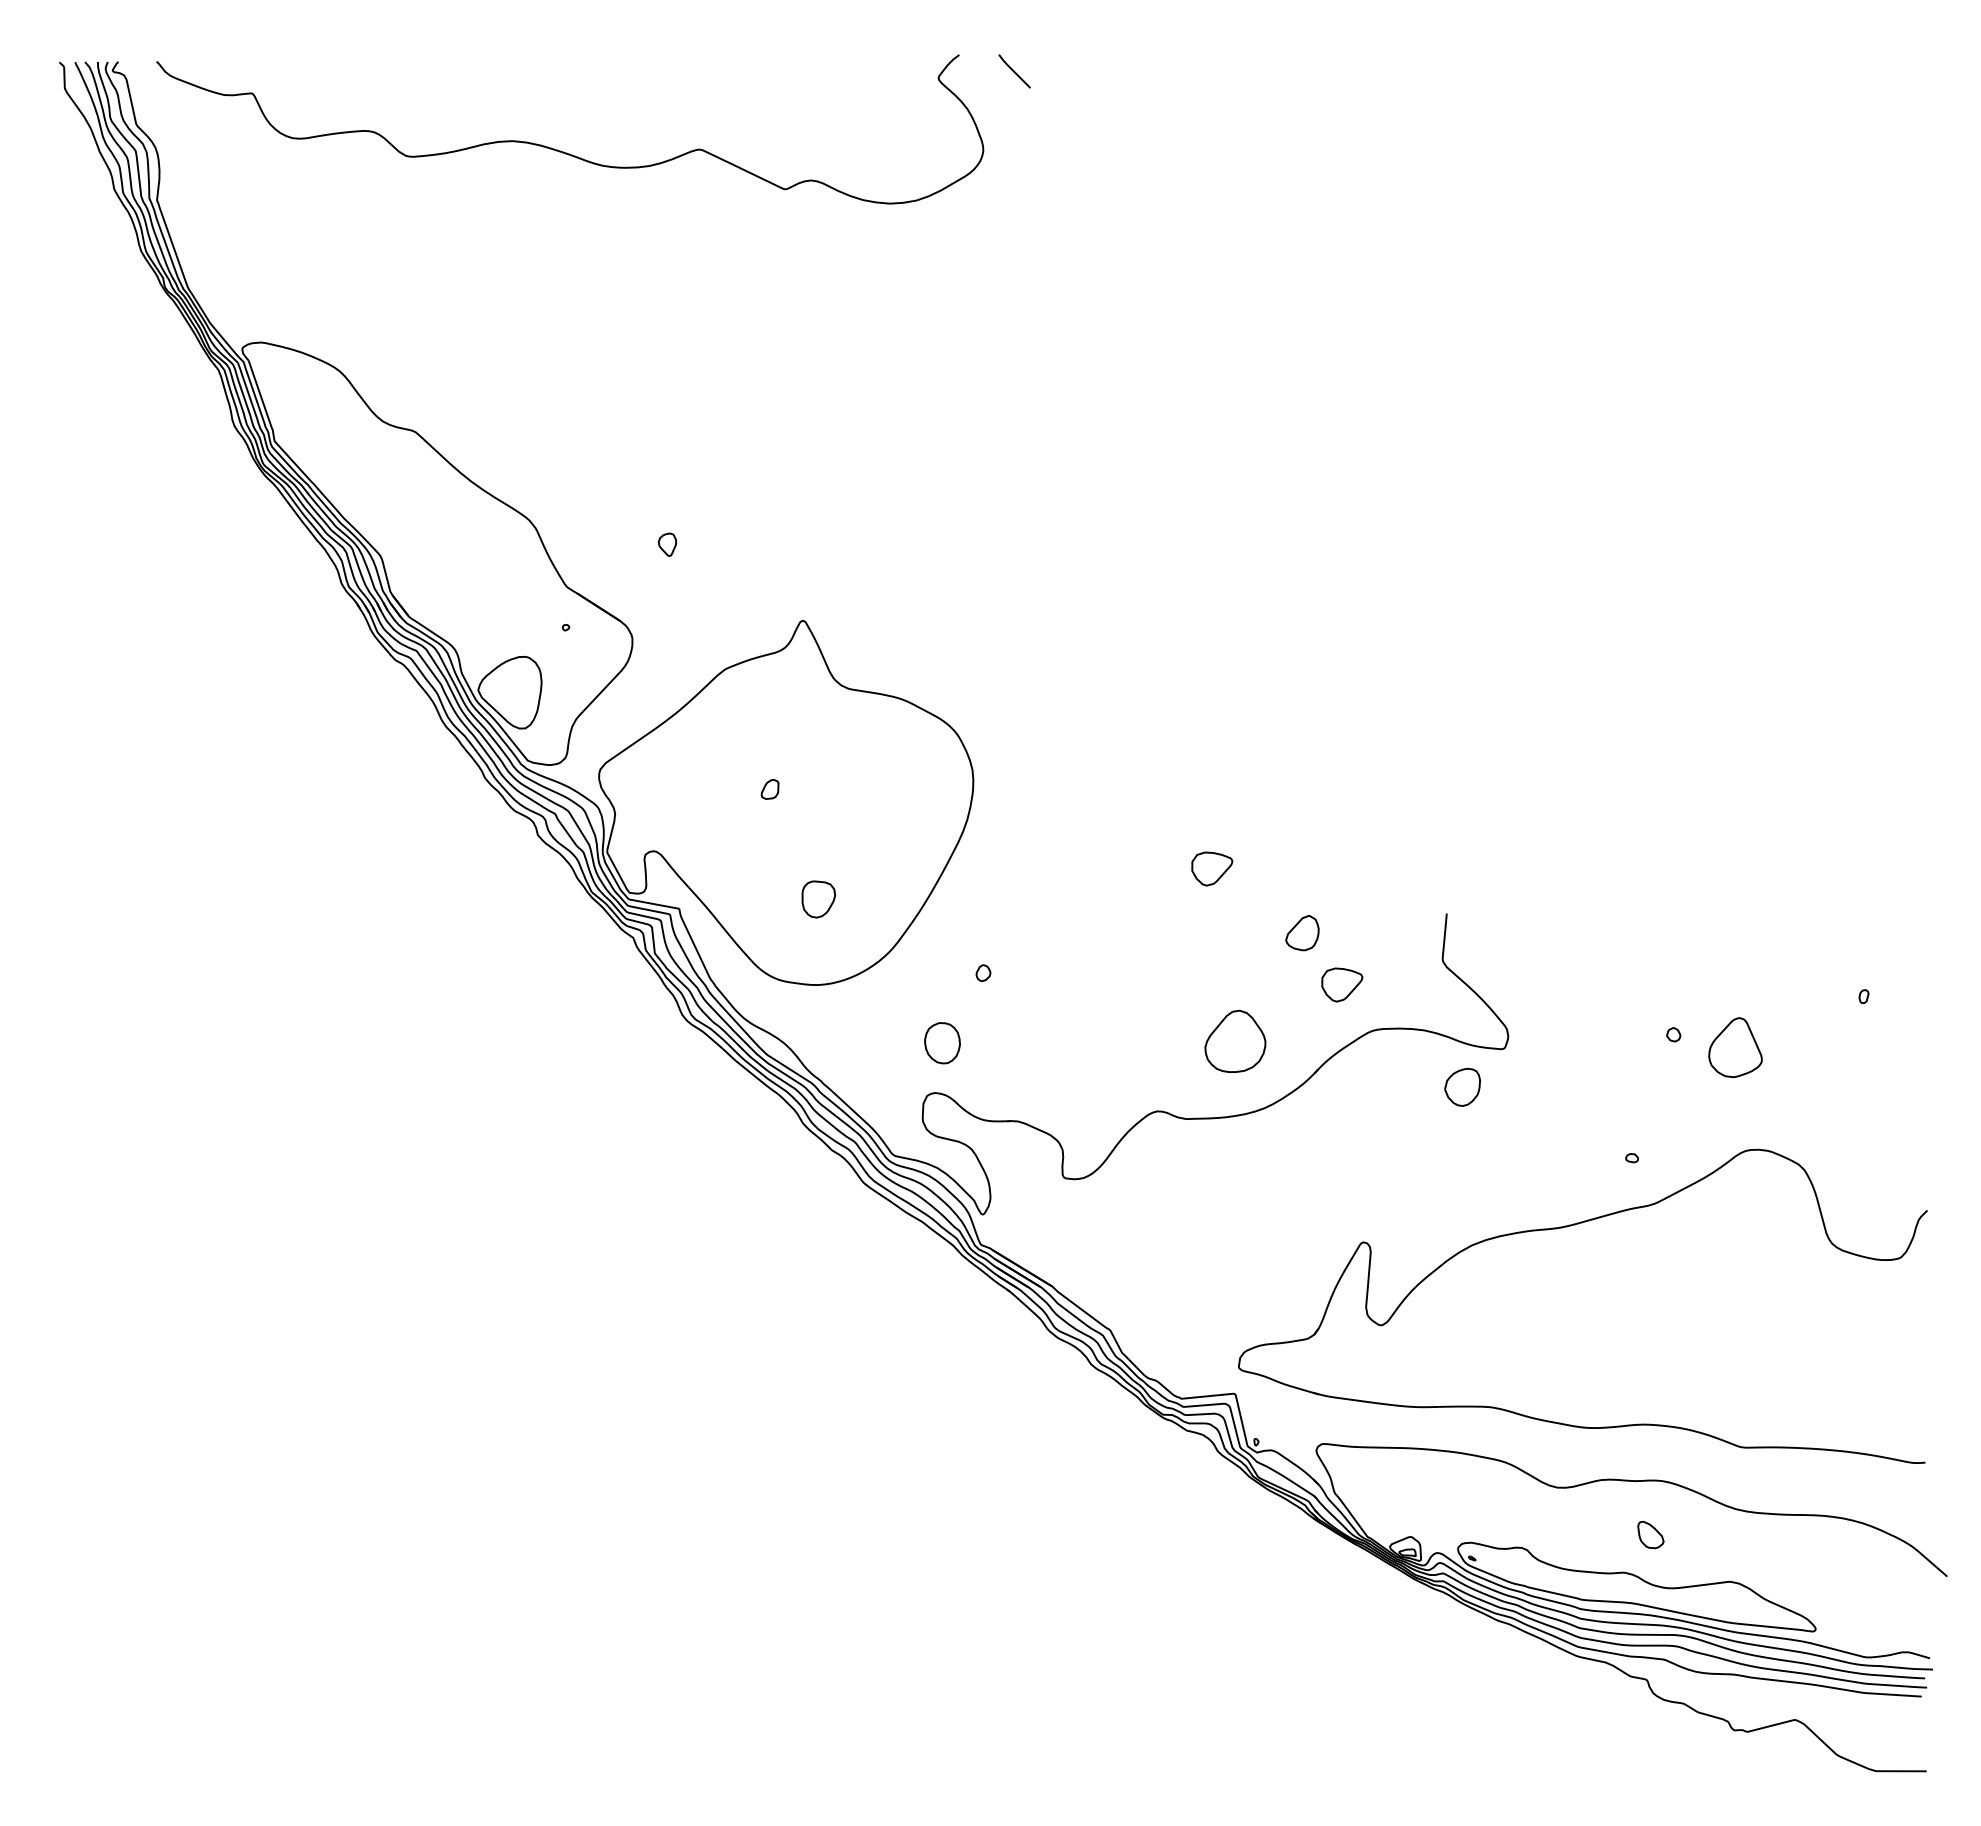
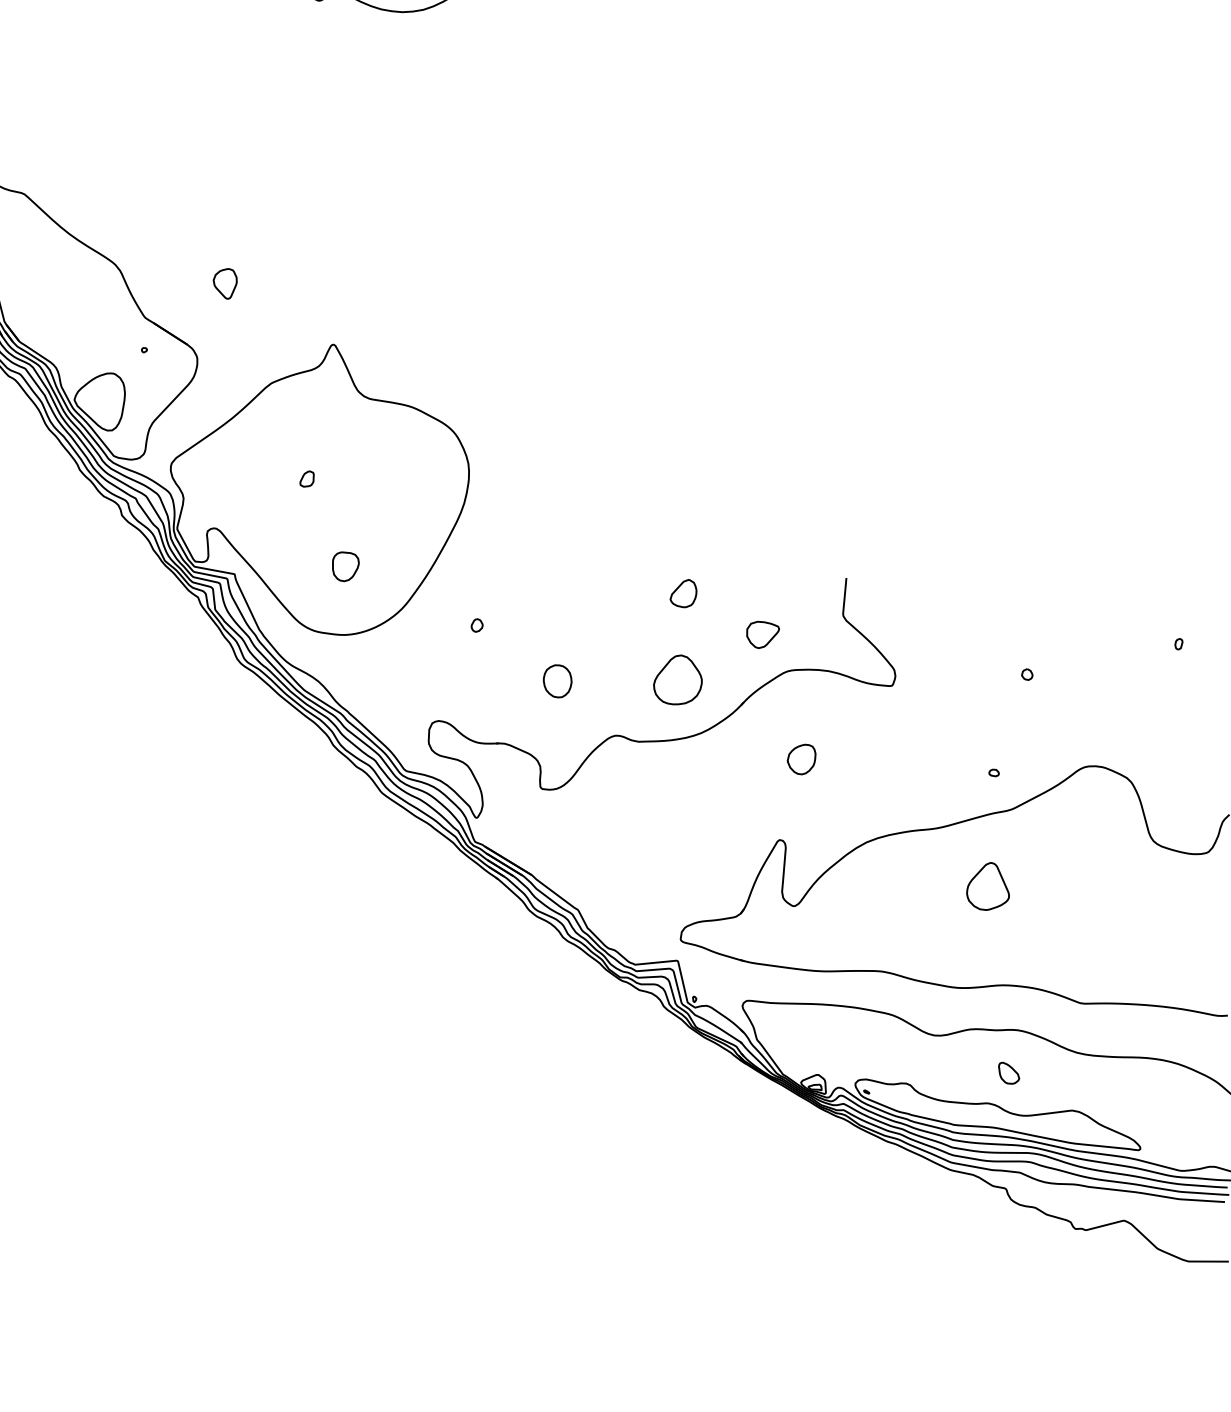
part: (667, 544) -> (225, 283), size x1.67
part: (1212, 868) -> (659, 542), removed
part: (1302, 933) -> (683, 593), moved
part: (942, 1043) -> (557, 681), moved
part: (1735, 1047) -> (988, 886), moved
part: (1462, 1086) -> (801, 758), moved

